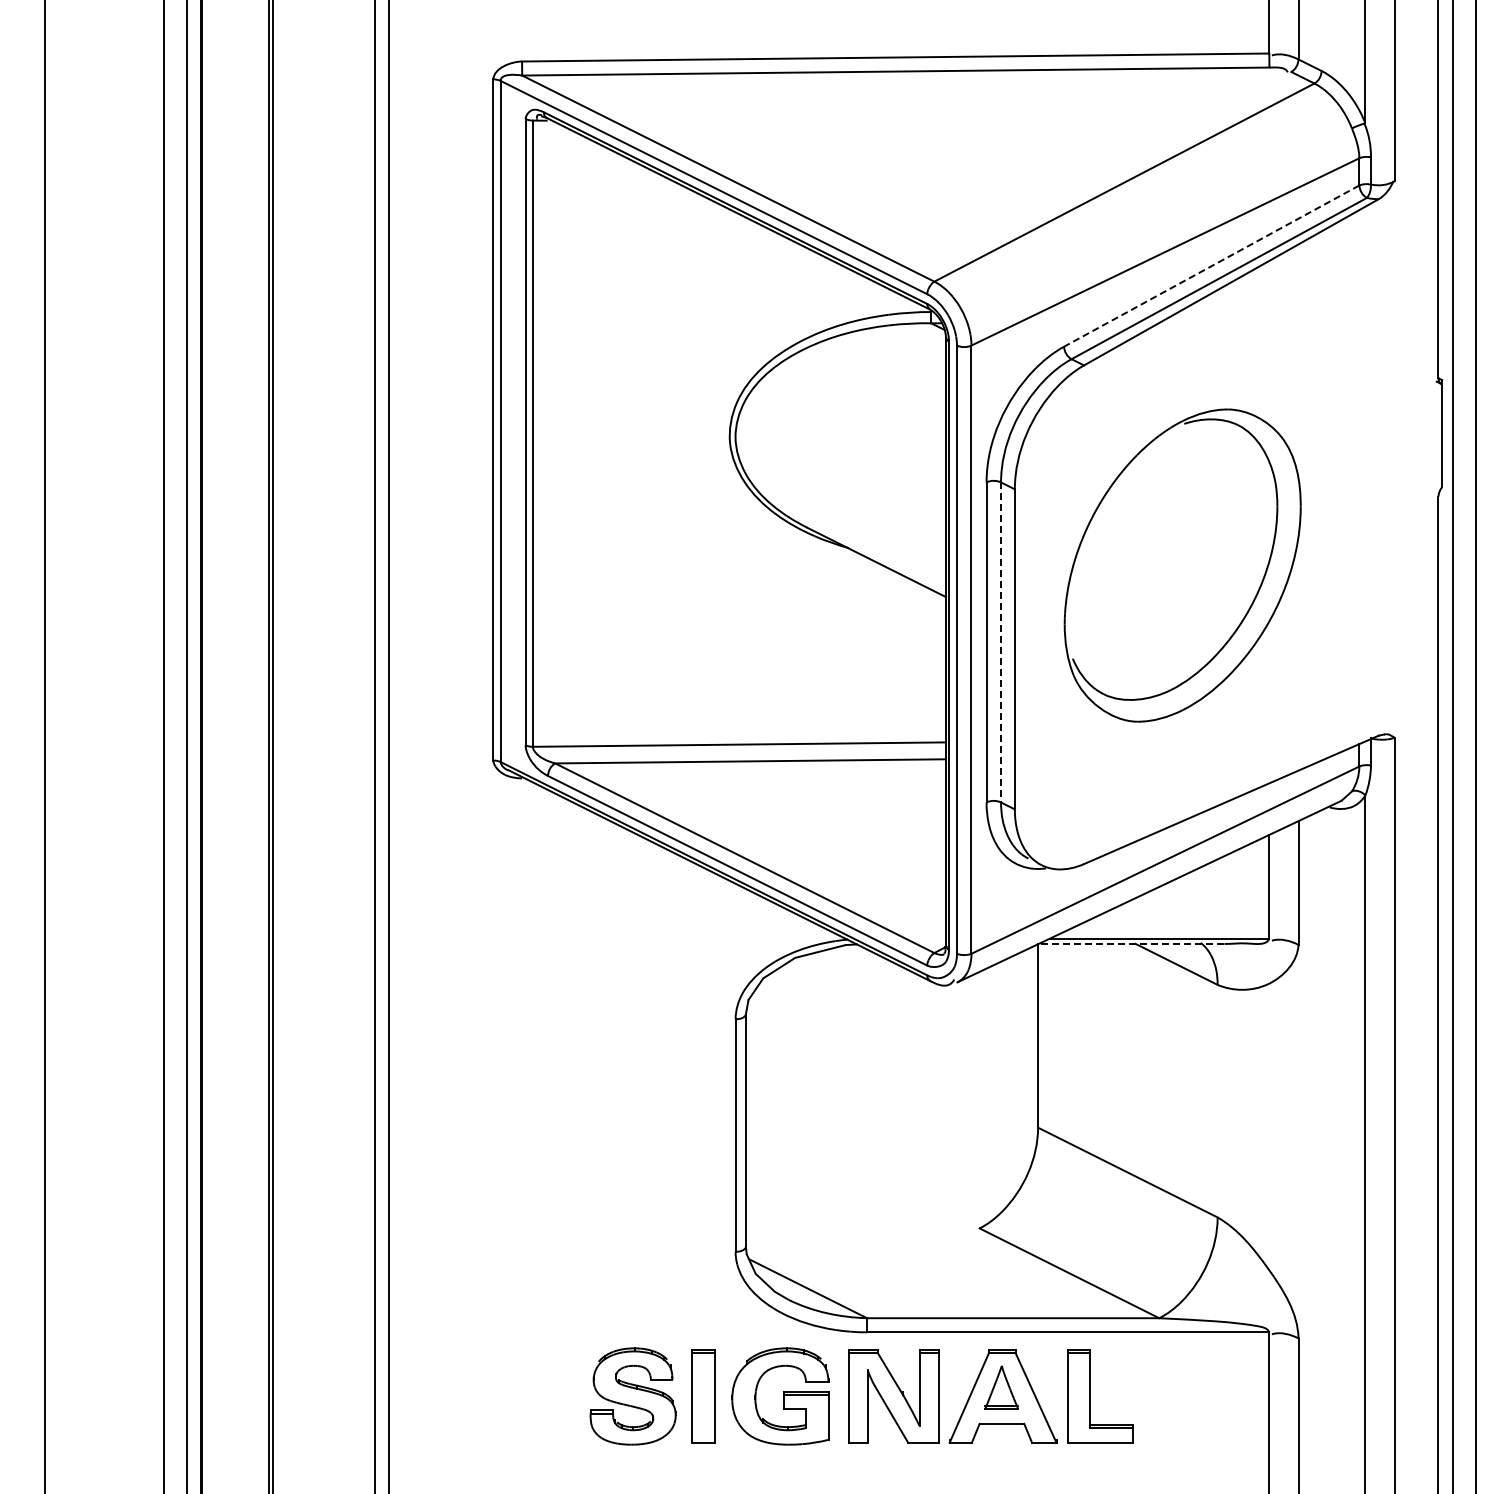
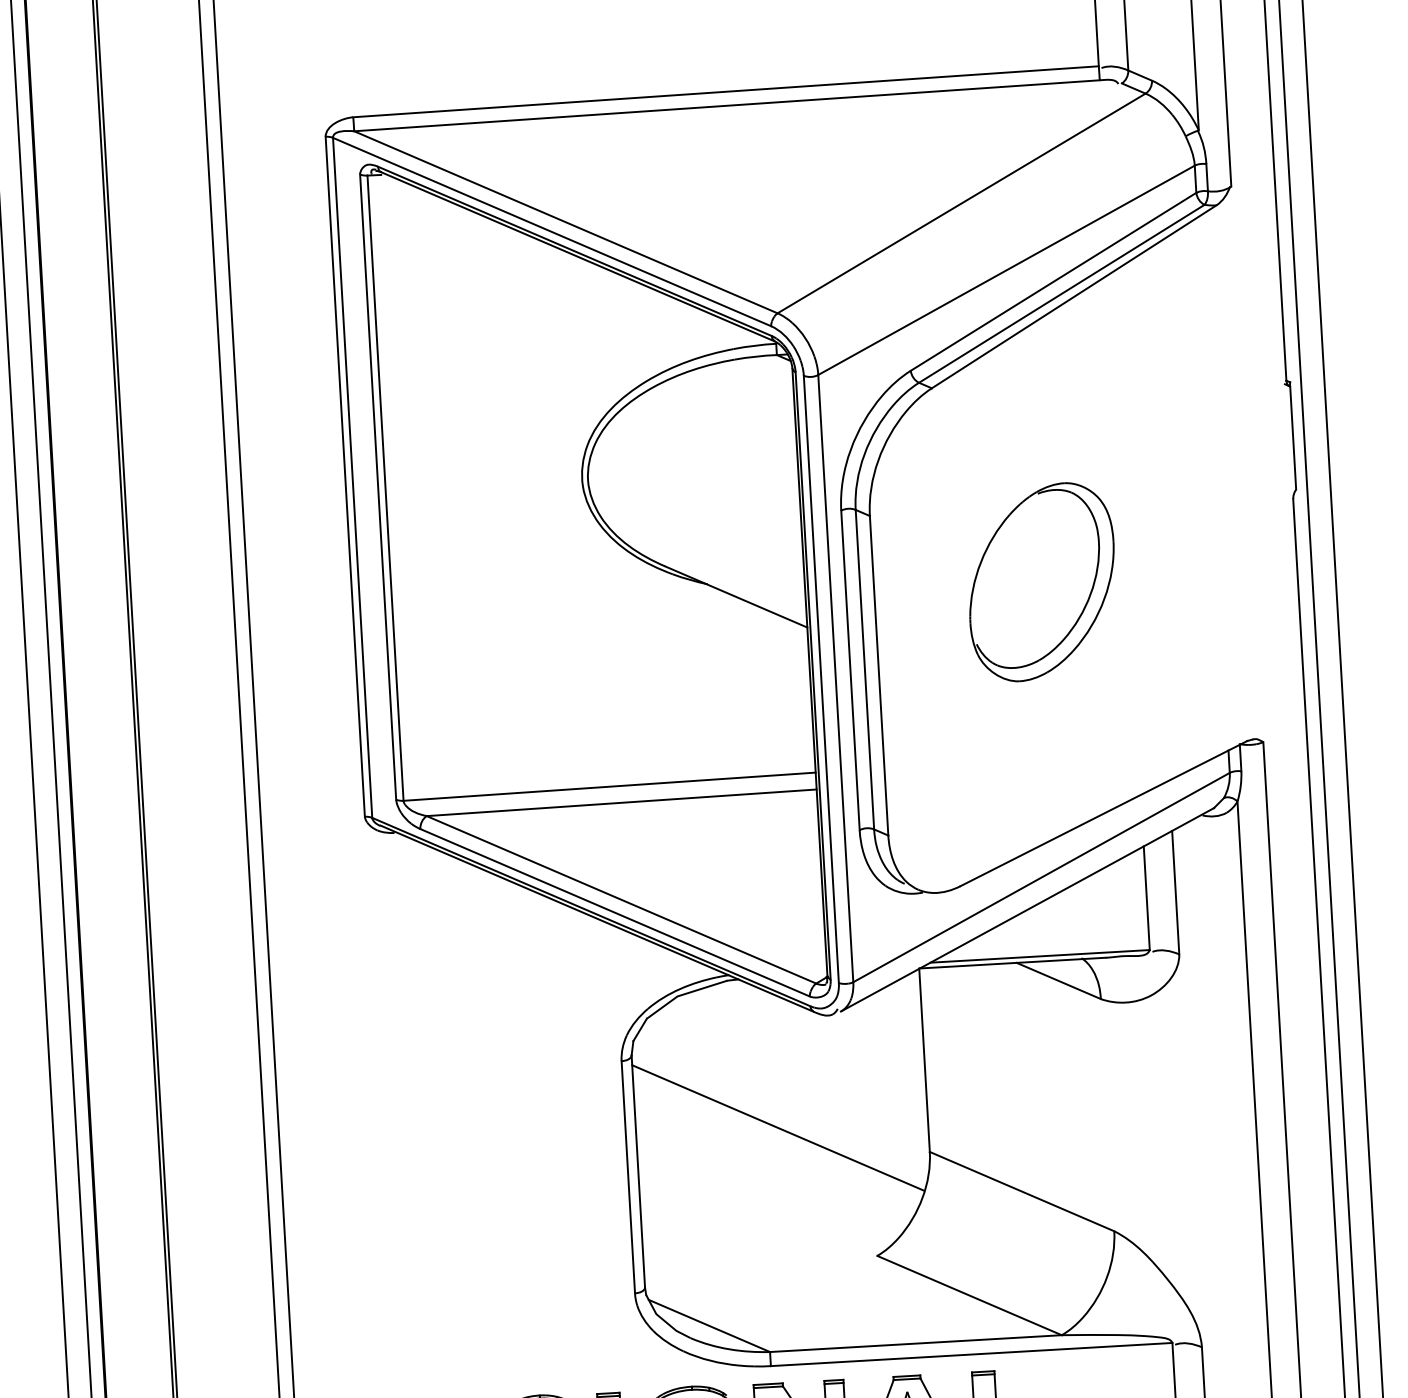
line: (1211, 266) -> (1053, 282), dashed -> solid
part: (1182, 564) -> (1041, 581), size x0.62
line: (1001, 642) -> (865, 669), dashed -> solid
line: (1131, 943) -> (1012, 962), dashed -> solid
line: (887, 1094) -> (777, 1127), added

